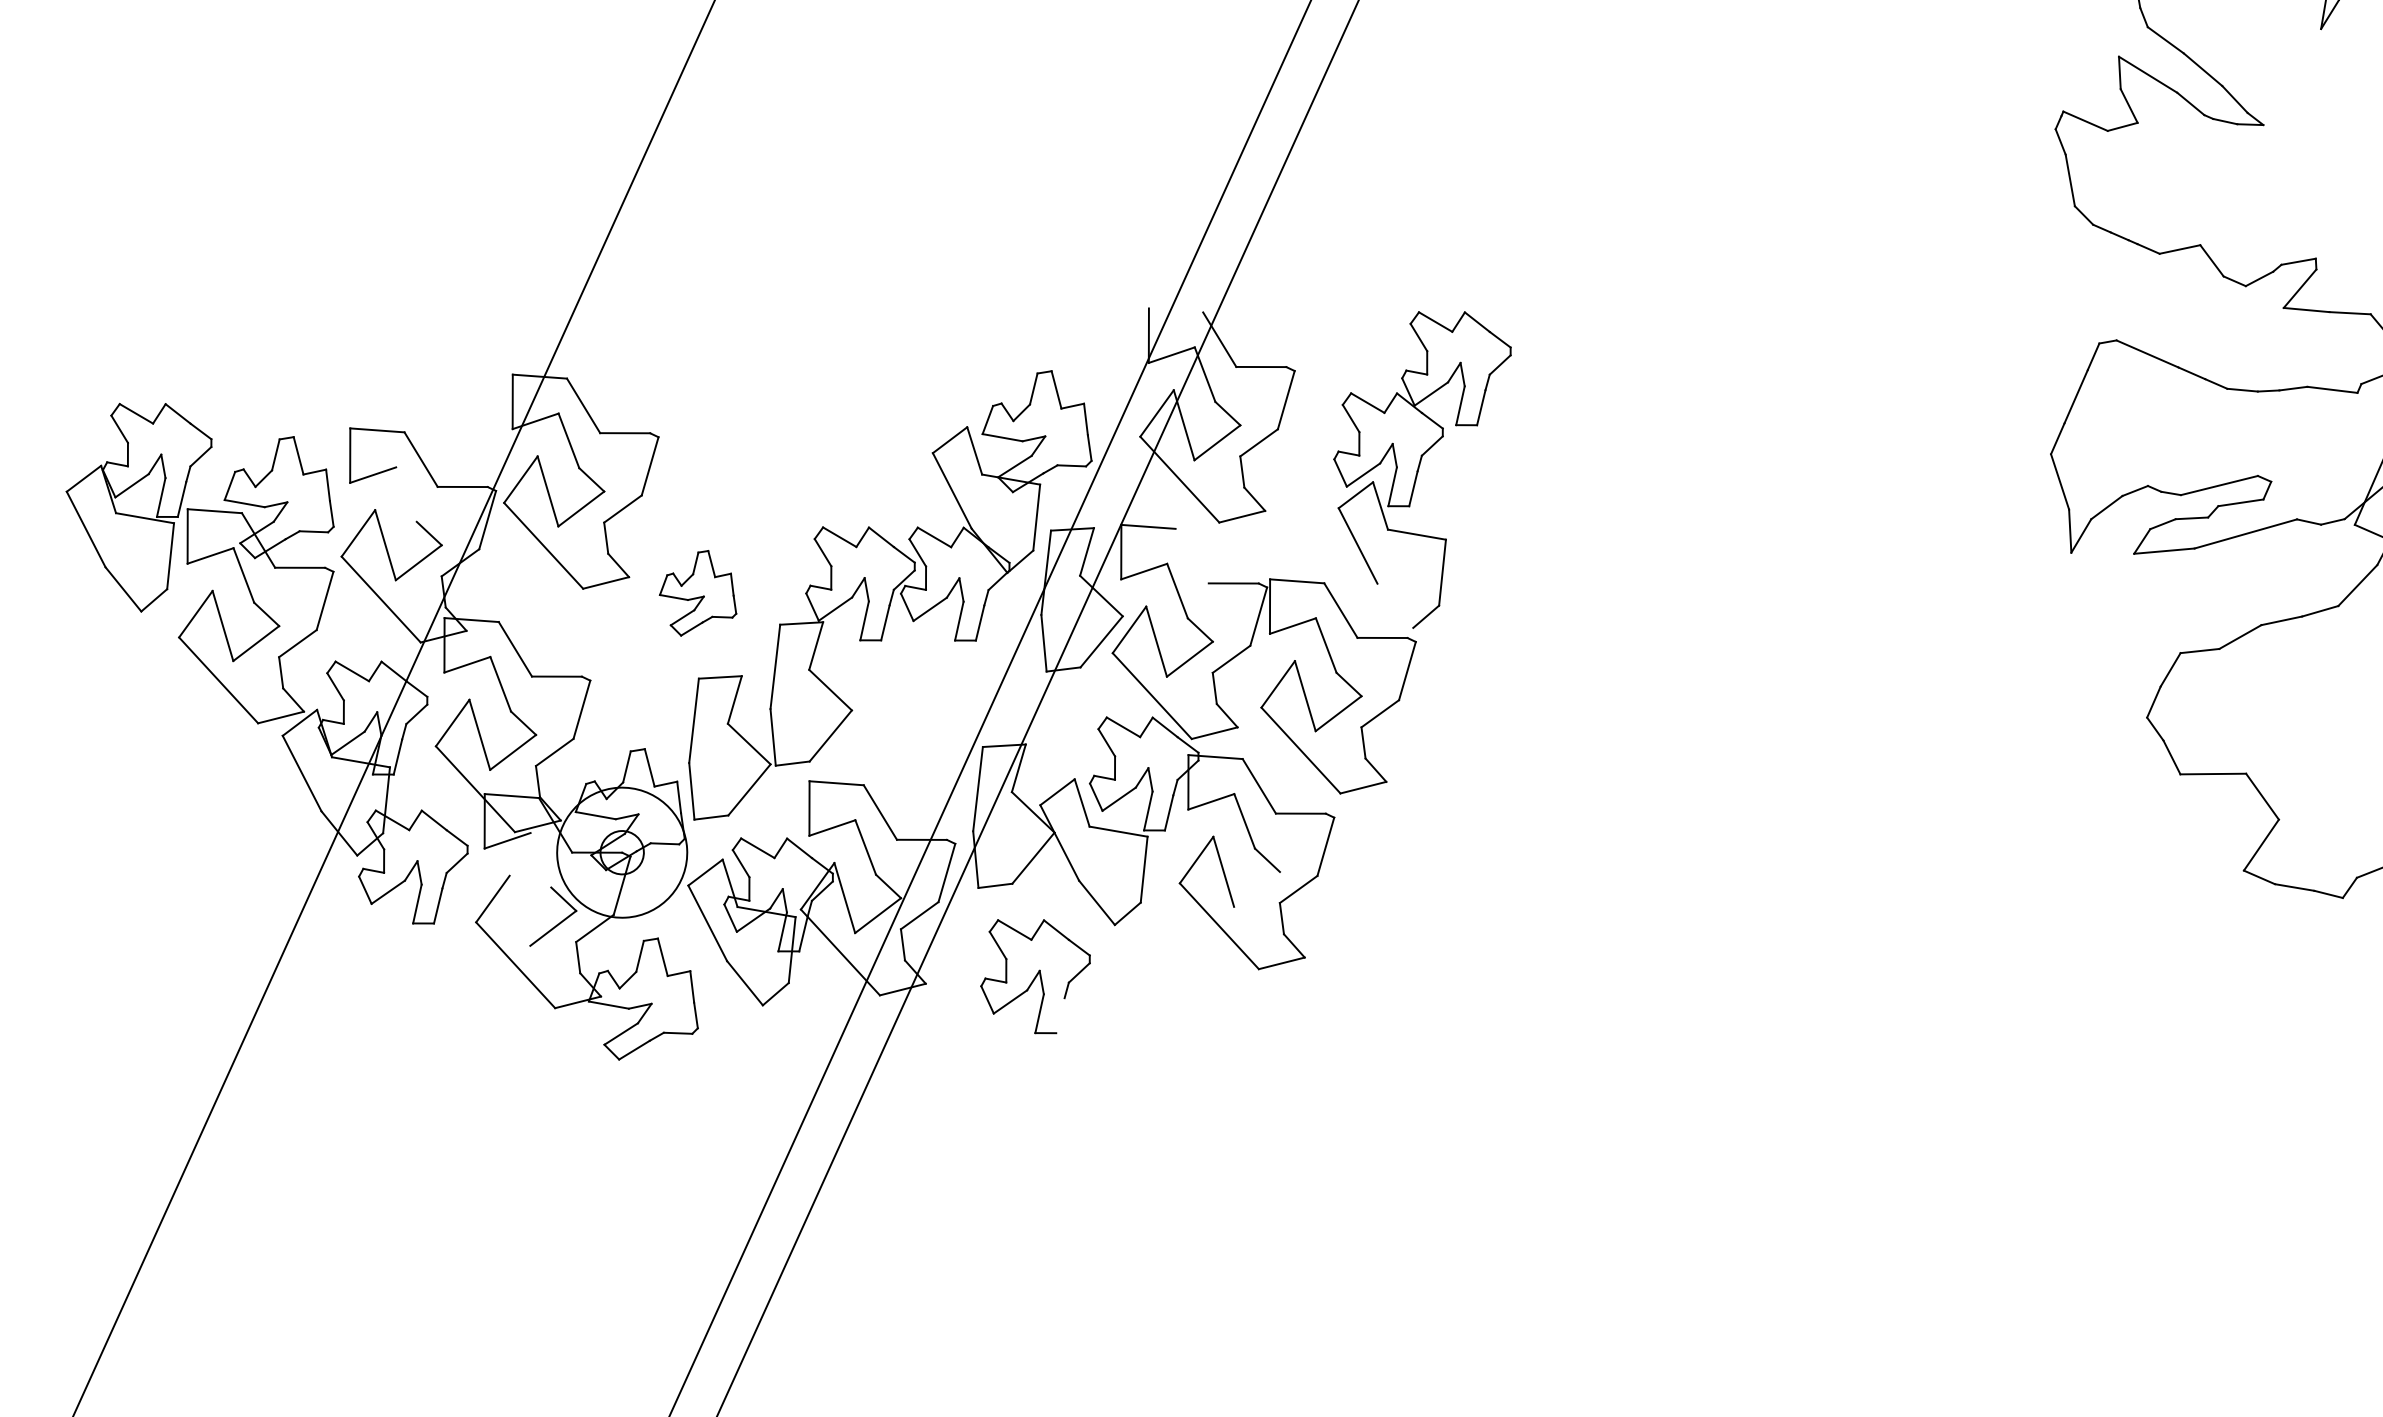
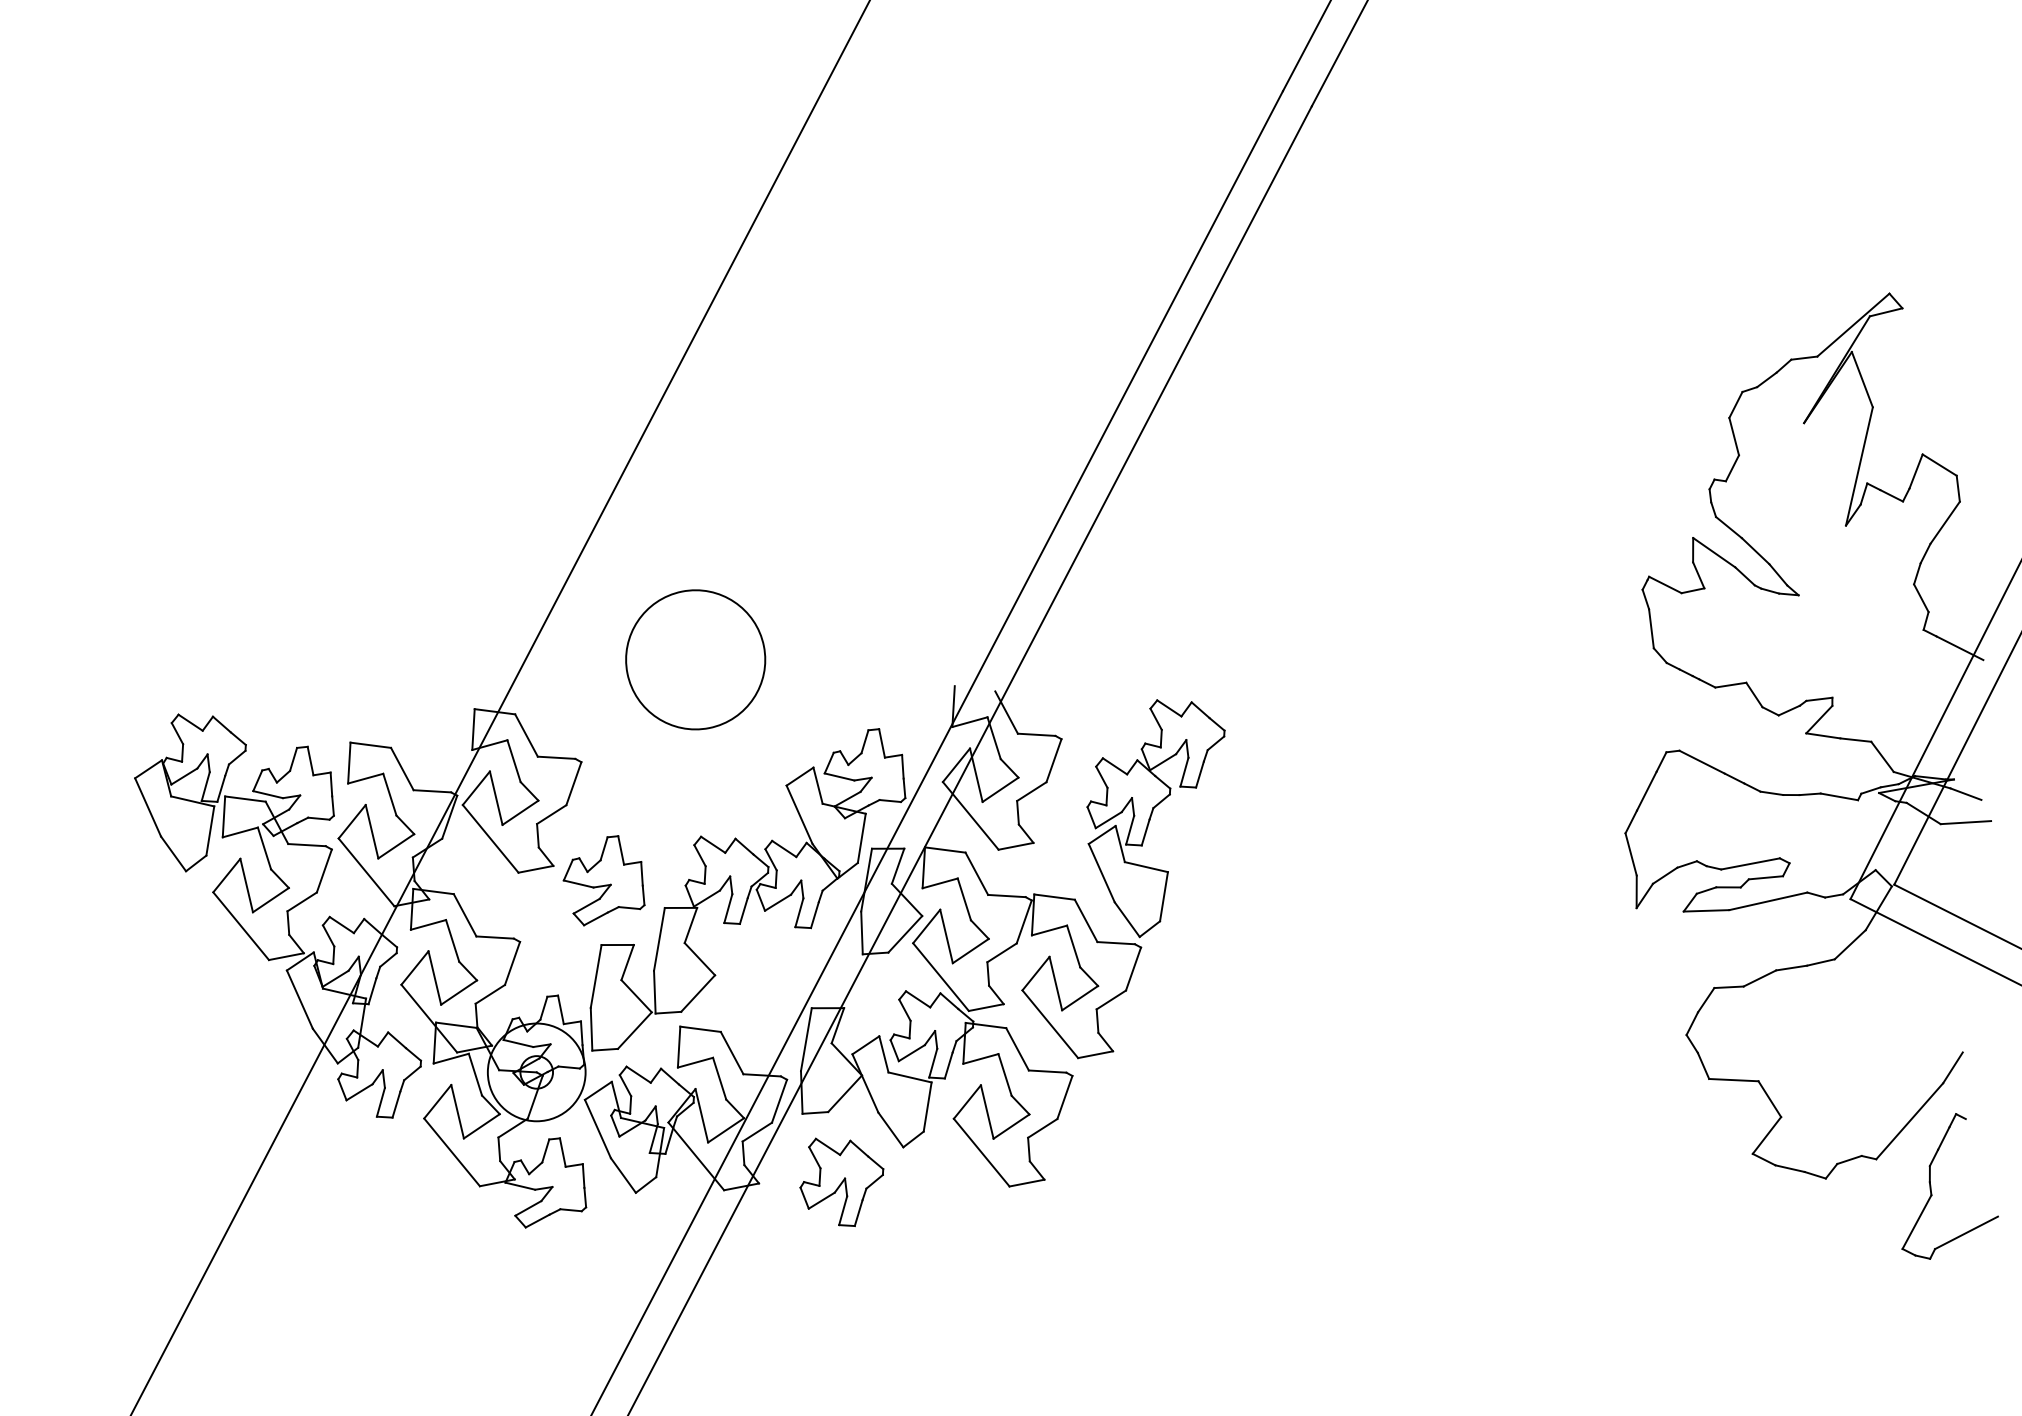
part: (802, 292) -> (695, 659), added
line: (405, 494) -> (389, 794), added
line: (1191, 555) -> (976, 873), added
part: (696, 592) -> (603, 880), size x1.43
line: (1394, 605) -> (1126, 919), added
line: (541, 860) -> (475, 1074), added
line: (1257, 889) -> (1011, 1126), added
line: (519, 910) -> (457, 1111), added
line: (1060, 1016) -> (858, 1213), added

